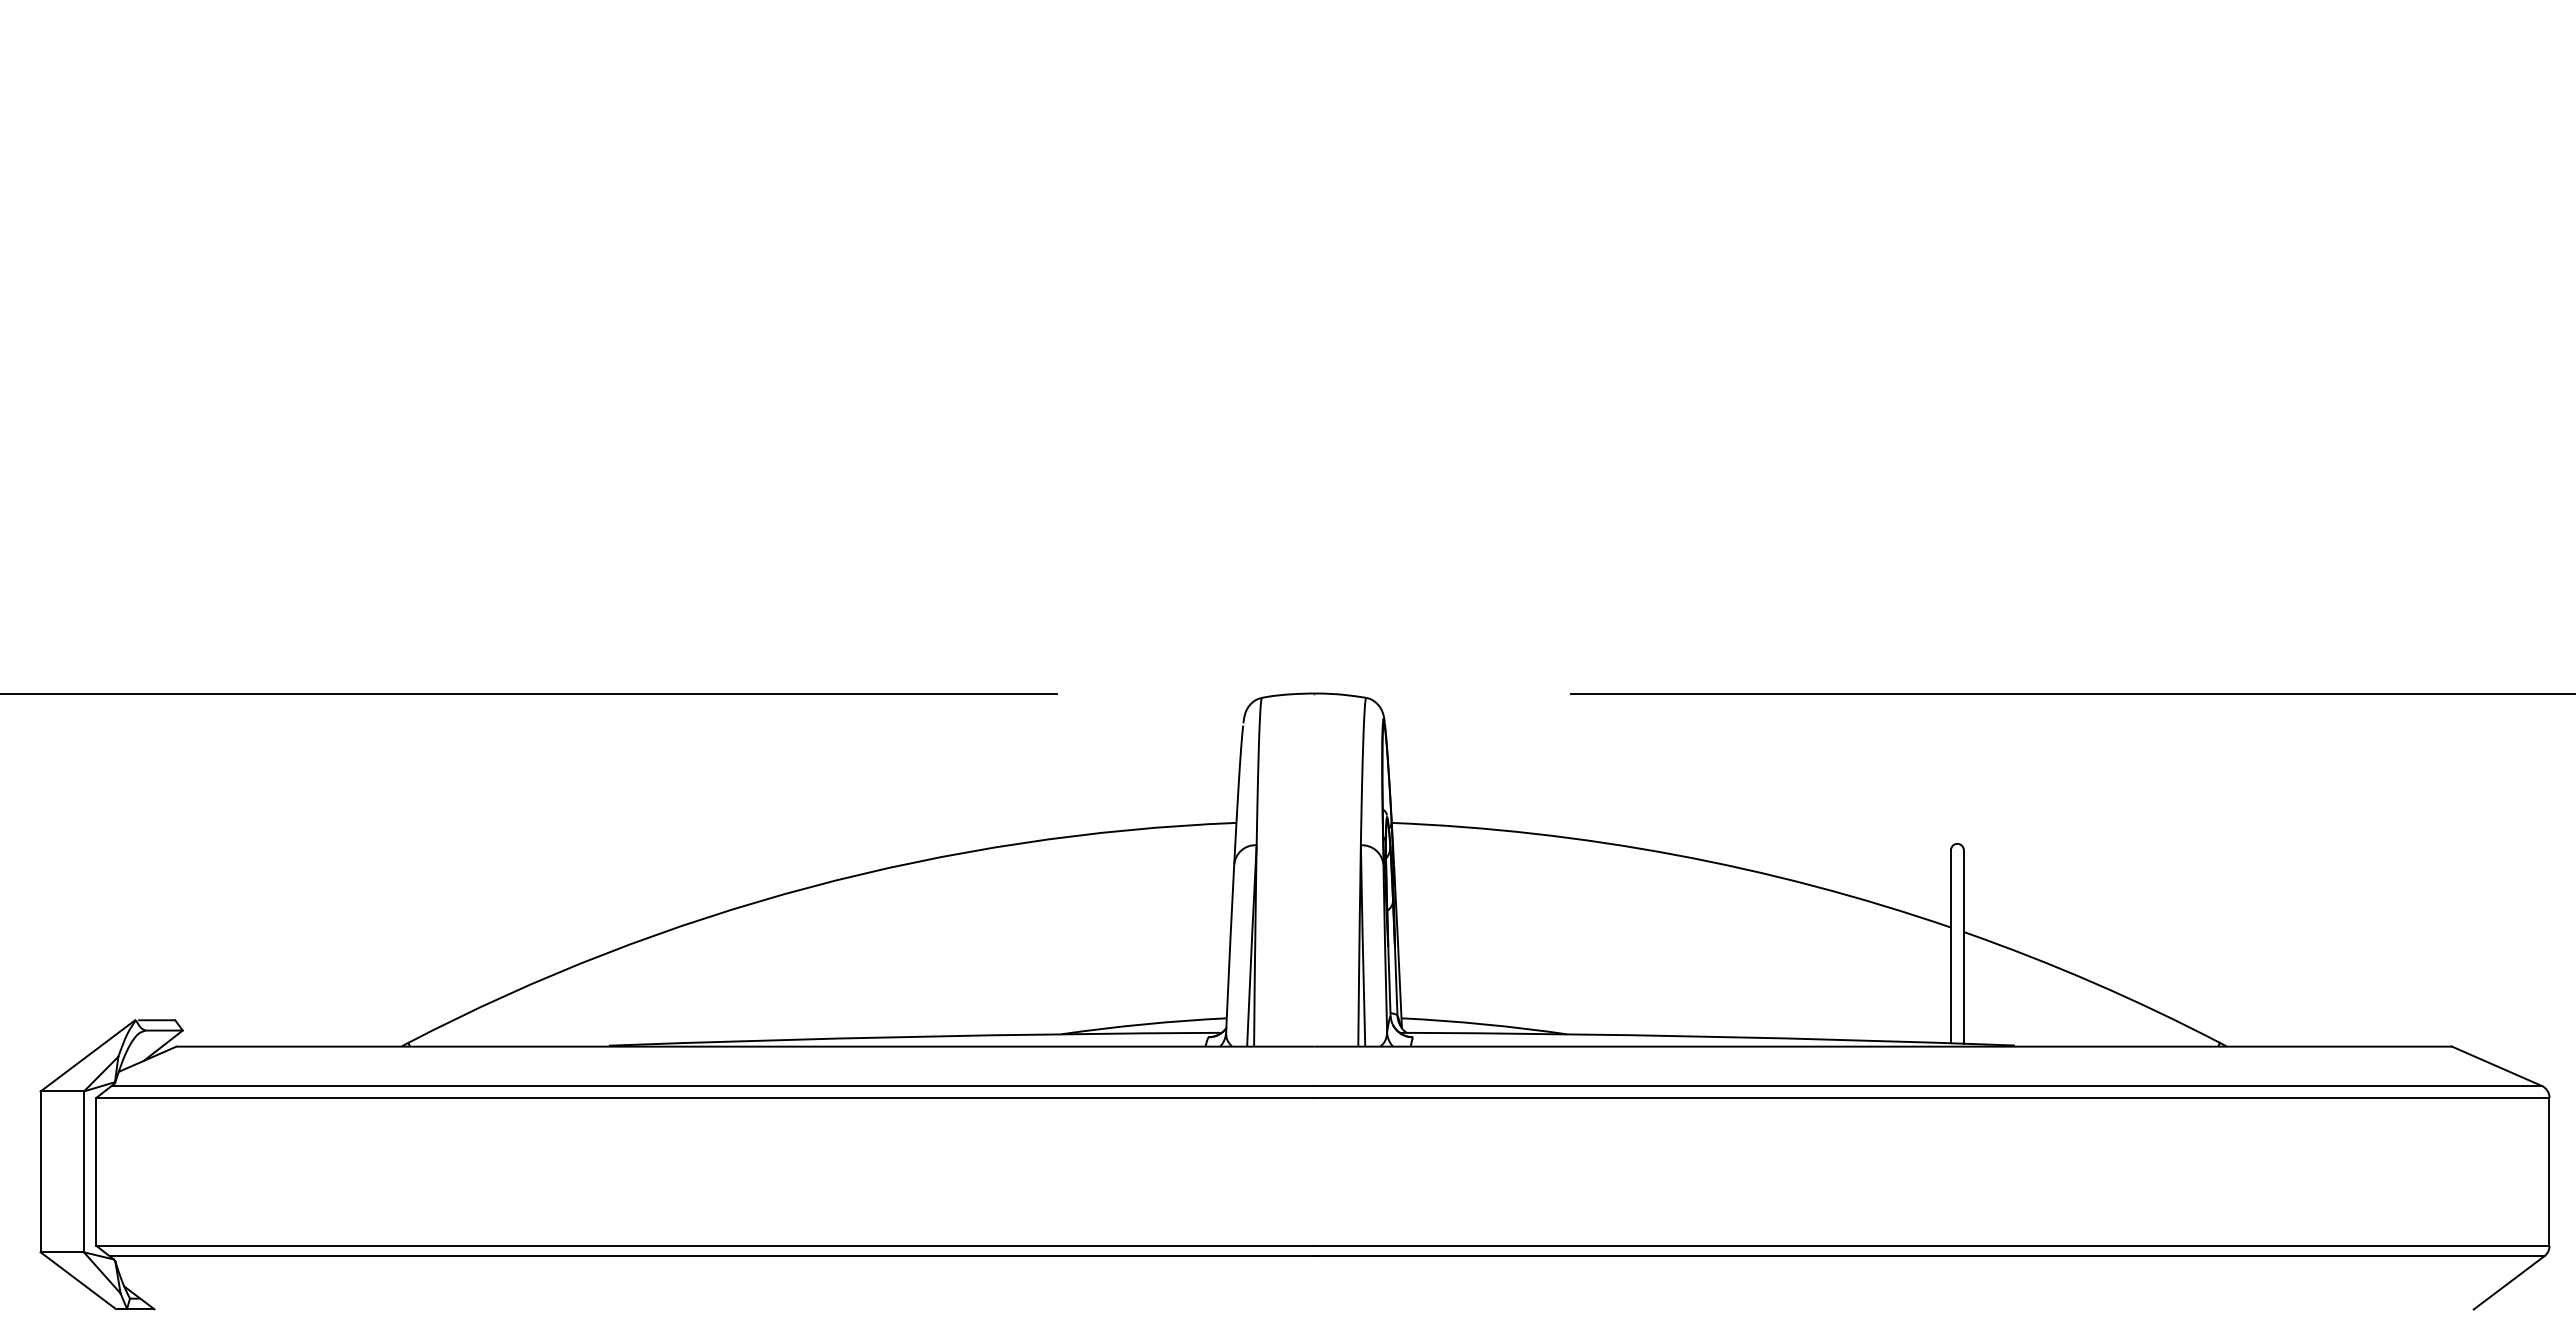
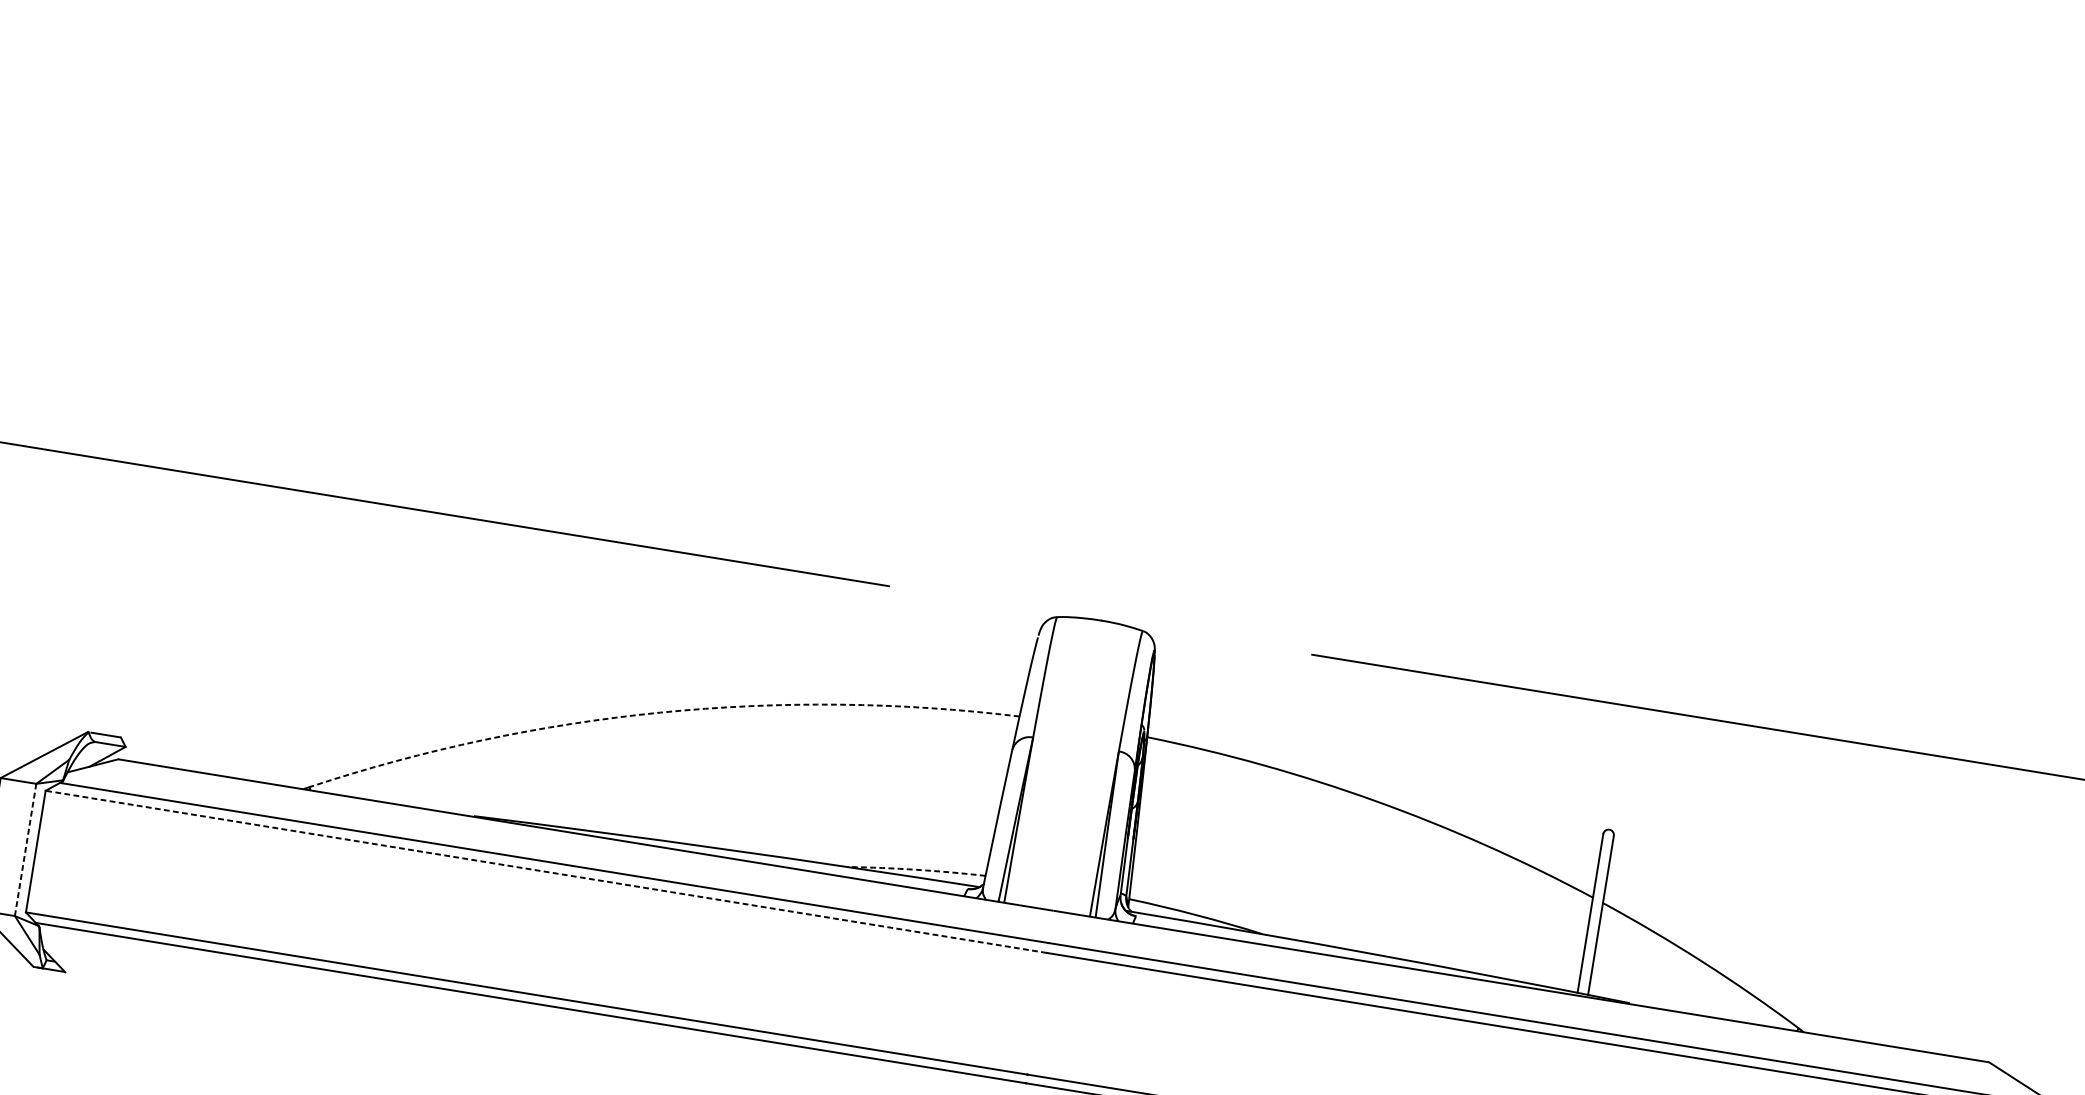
arc: (810, 887) -> (660, 712), solid -> dashed
arc: (1144, 1024) -> (917, 870), solid -> dashed
line: (705, 1097) -> (546, 871), solid -> dashed
line: (83, 1171) -> (25, 849), solid -> dashed

